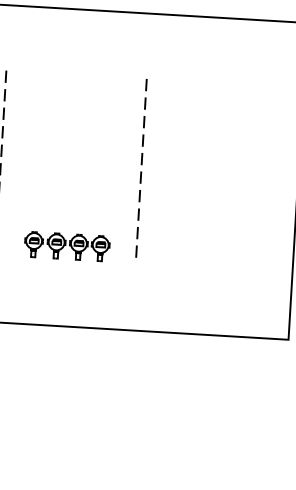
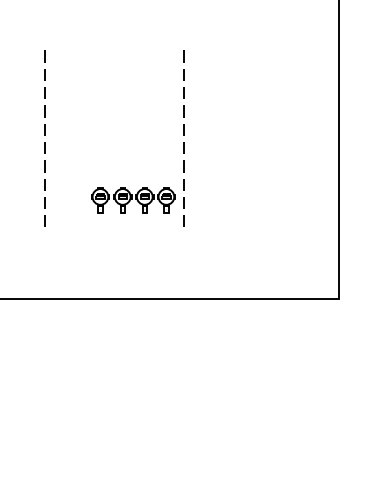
part: (67, 246) -> (133, 200), moved

